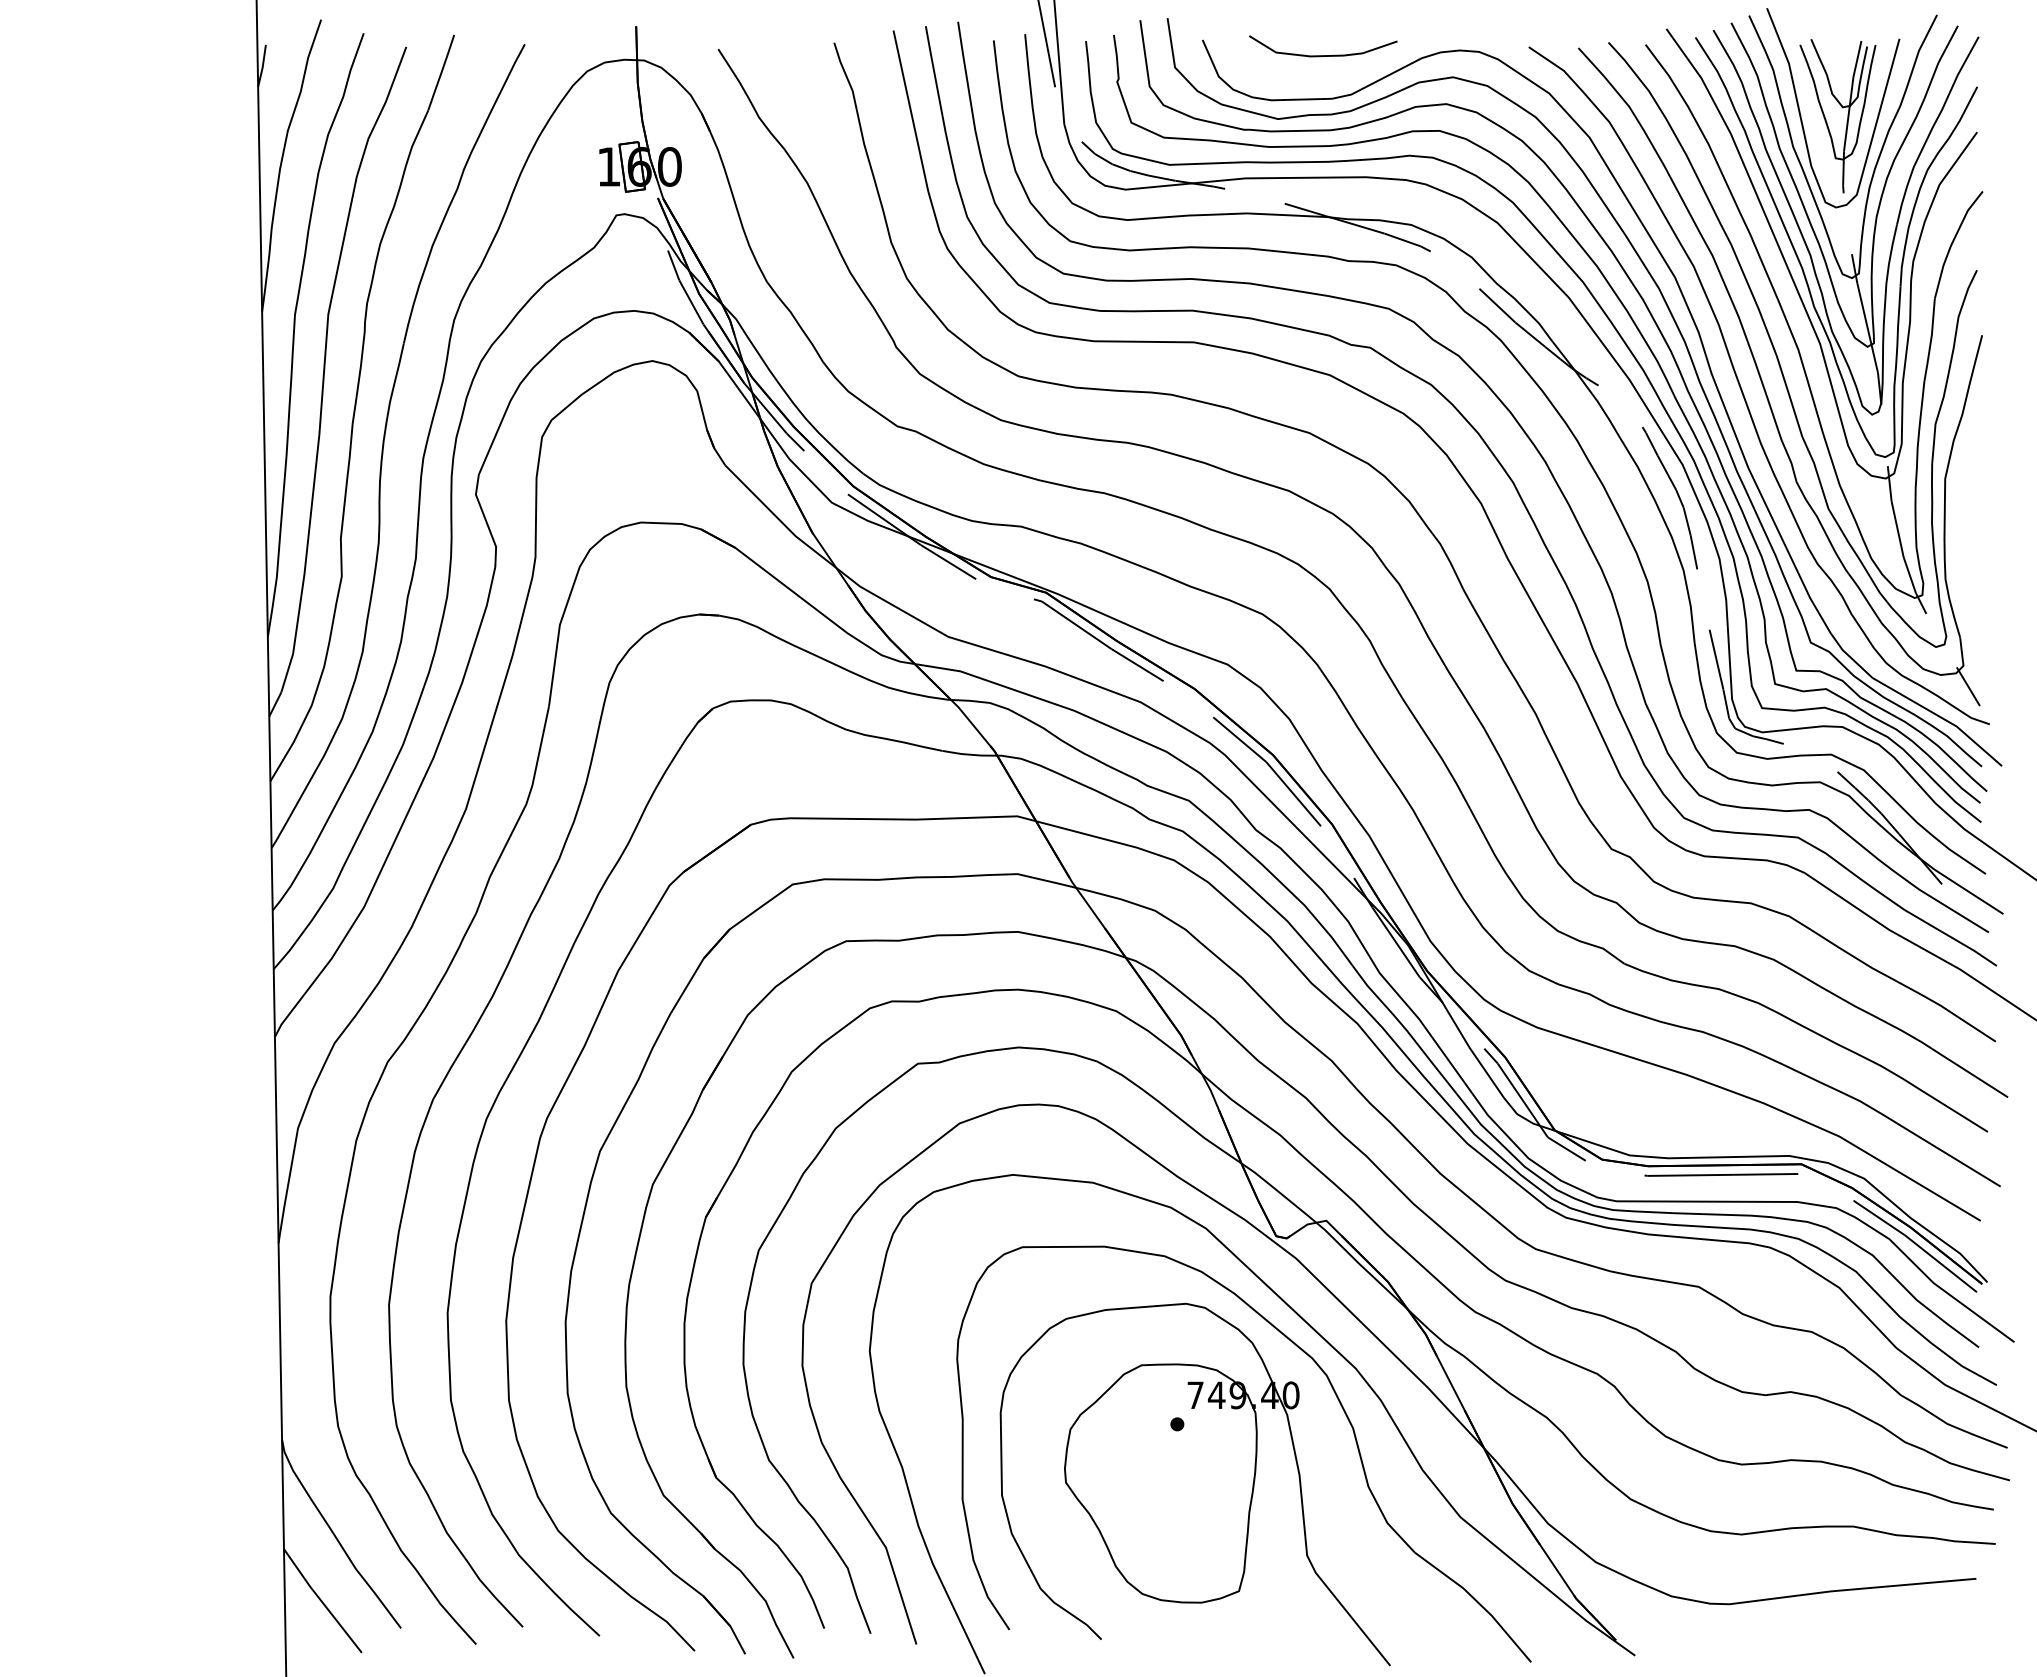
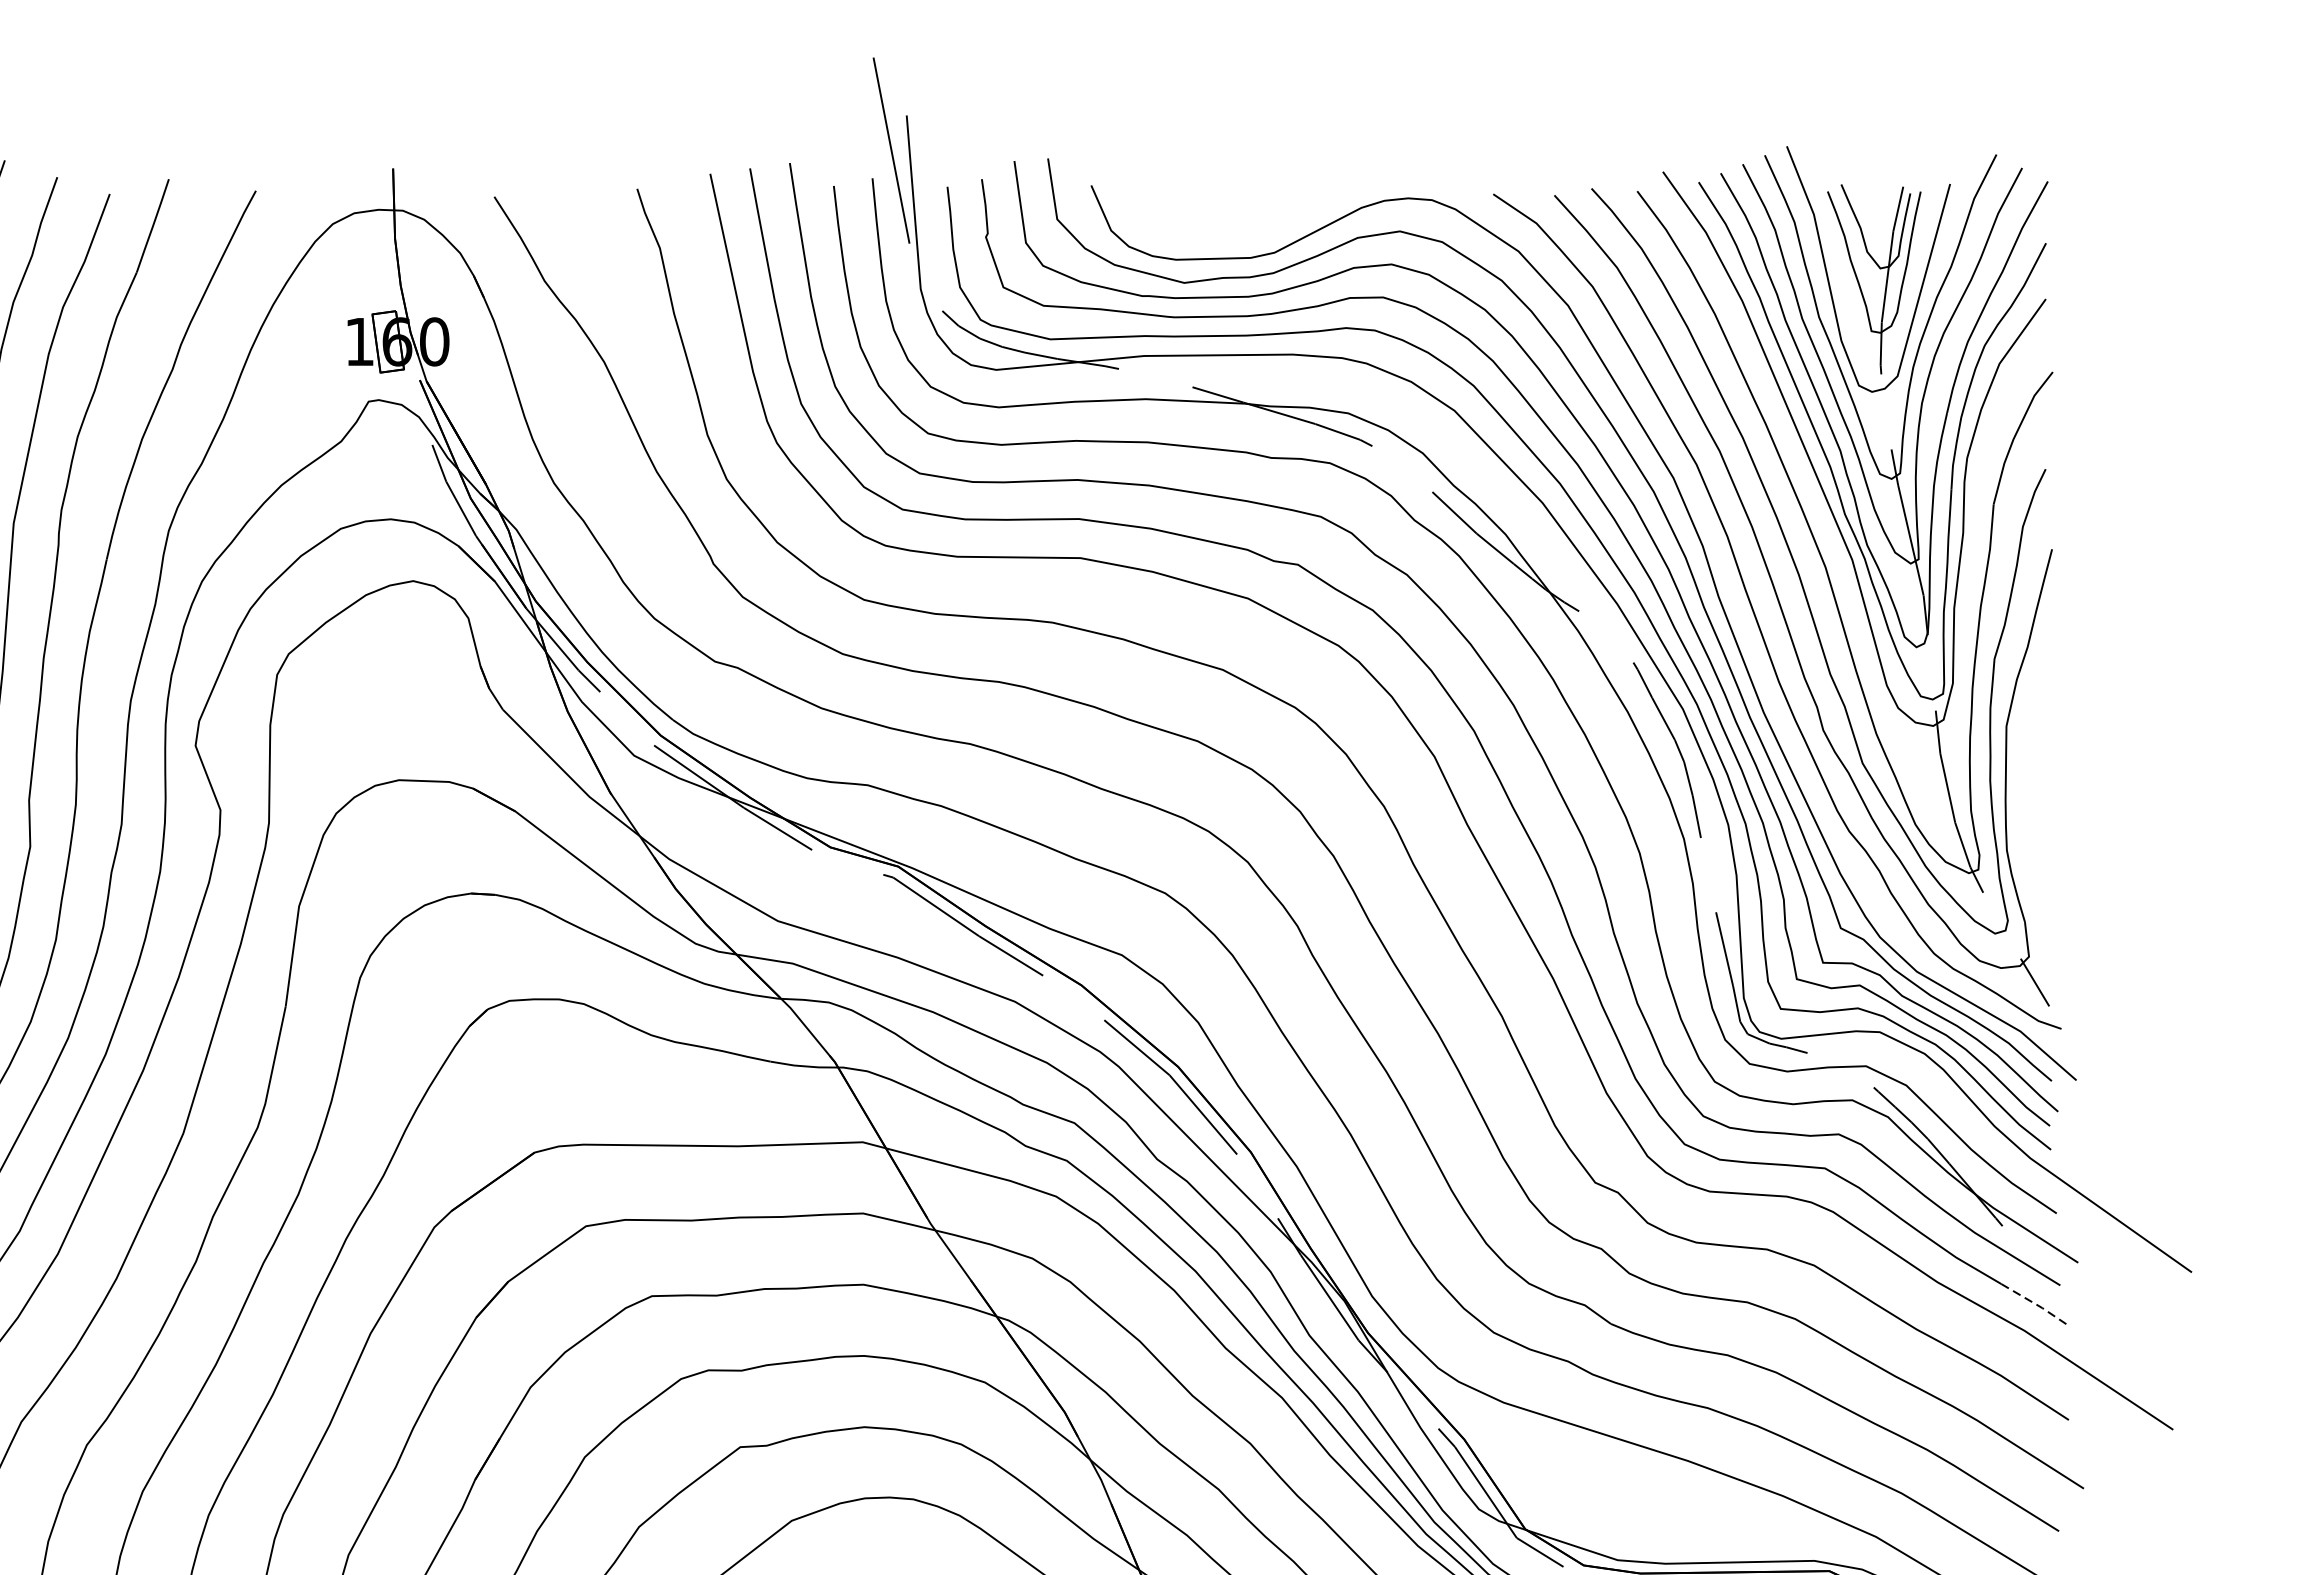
curve: (1323, 55) -> (1240, 204), removed
line: (1970, 948) -> (2037, 1305), solid -> dashed

